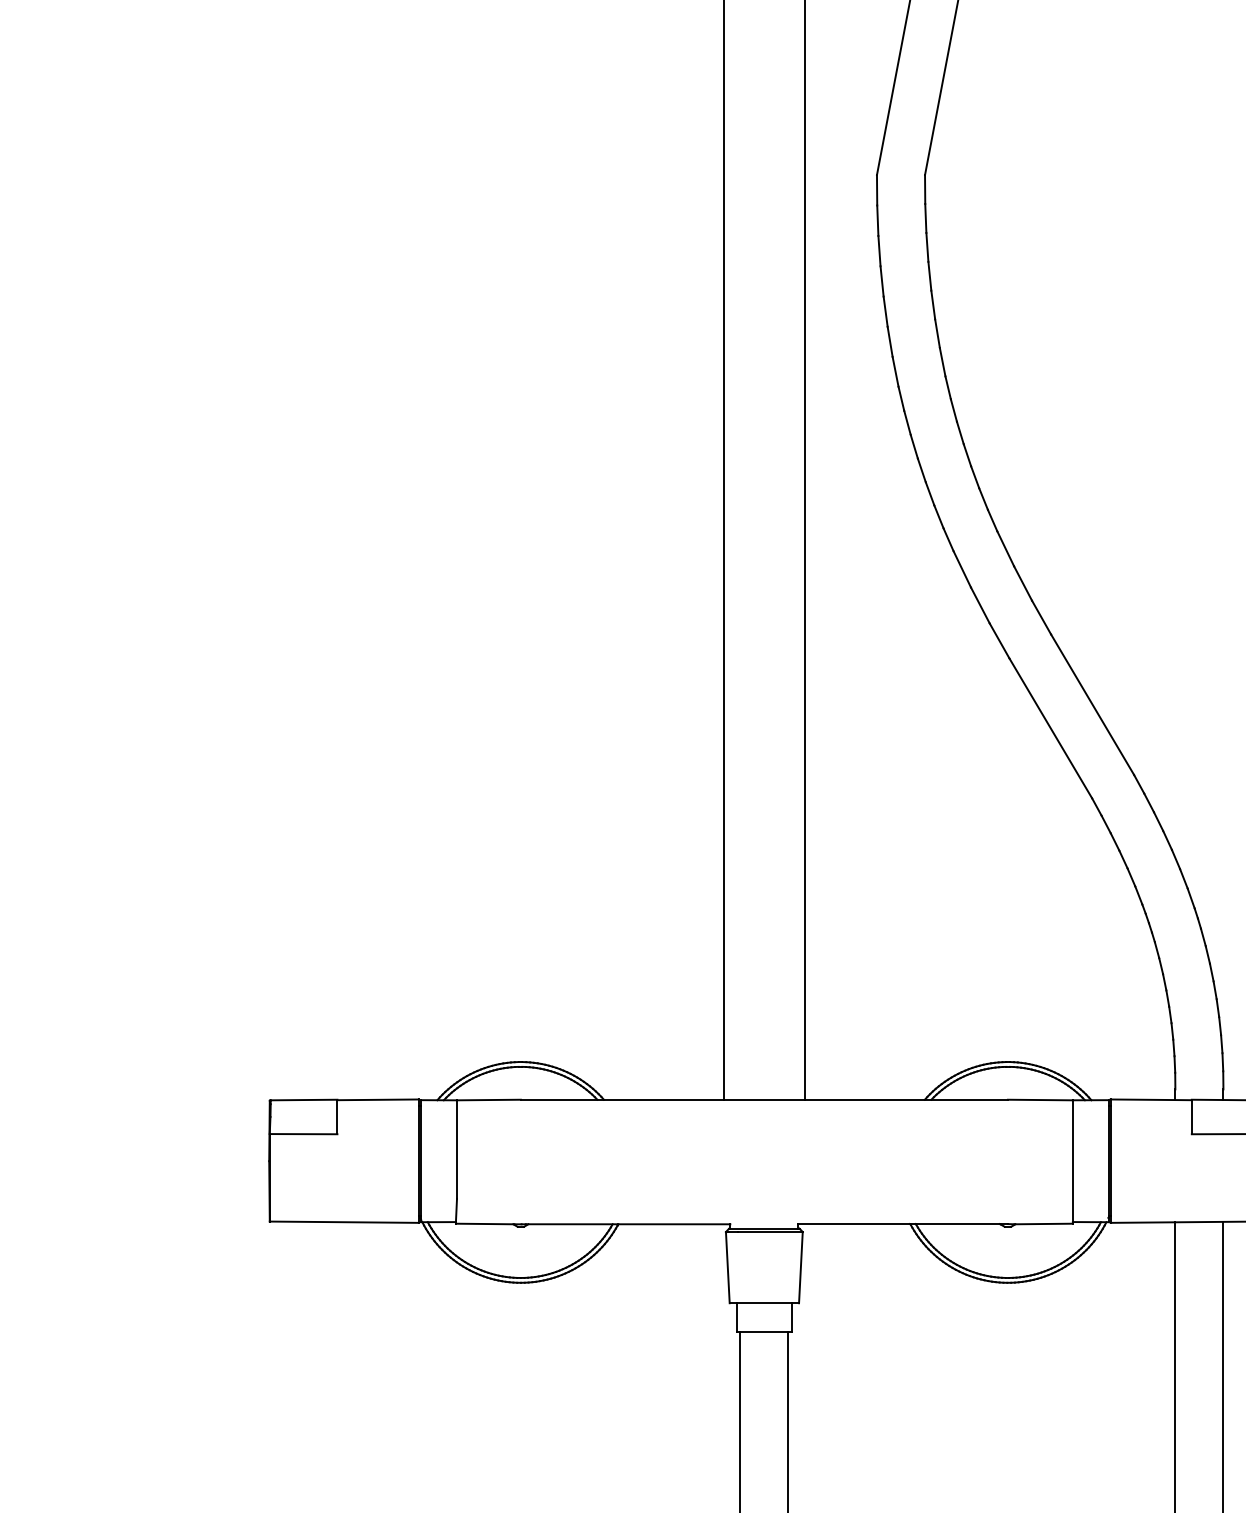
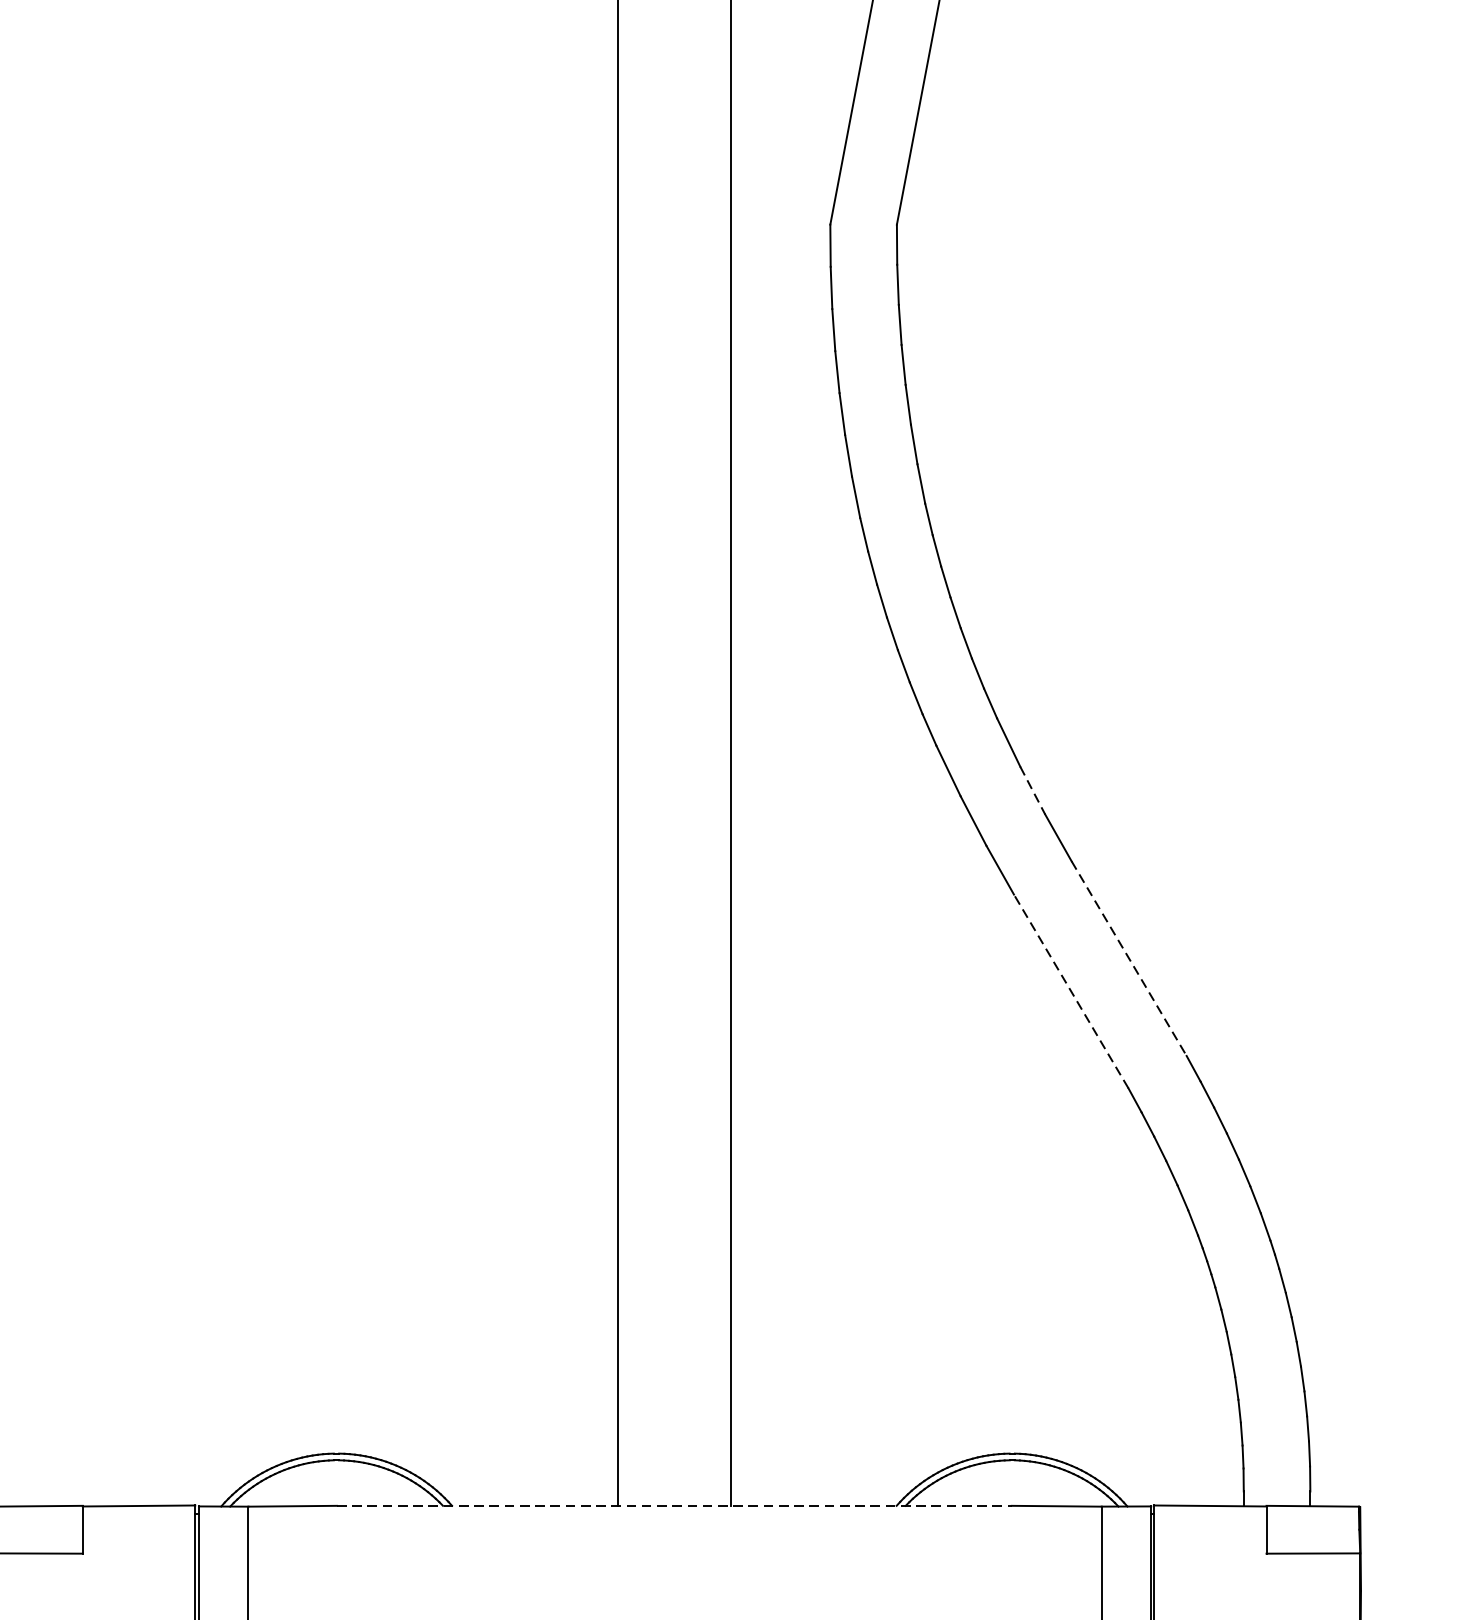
line: (1023, 583) -> (1033, 790), solid -> dashed
line: (1092, 704) -> (1128, 958), solid -> dashed
line: (1050, 728) -> (1070, 991), solid -> dashed
line: (764, 1099) -> (674, 1505), solid -> dashed

